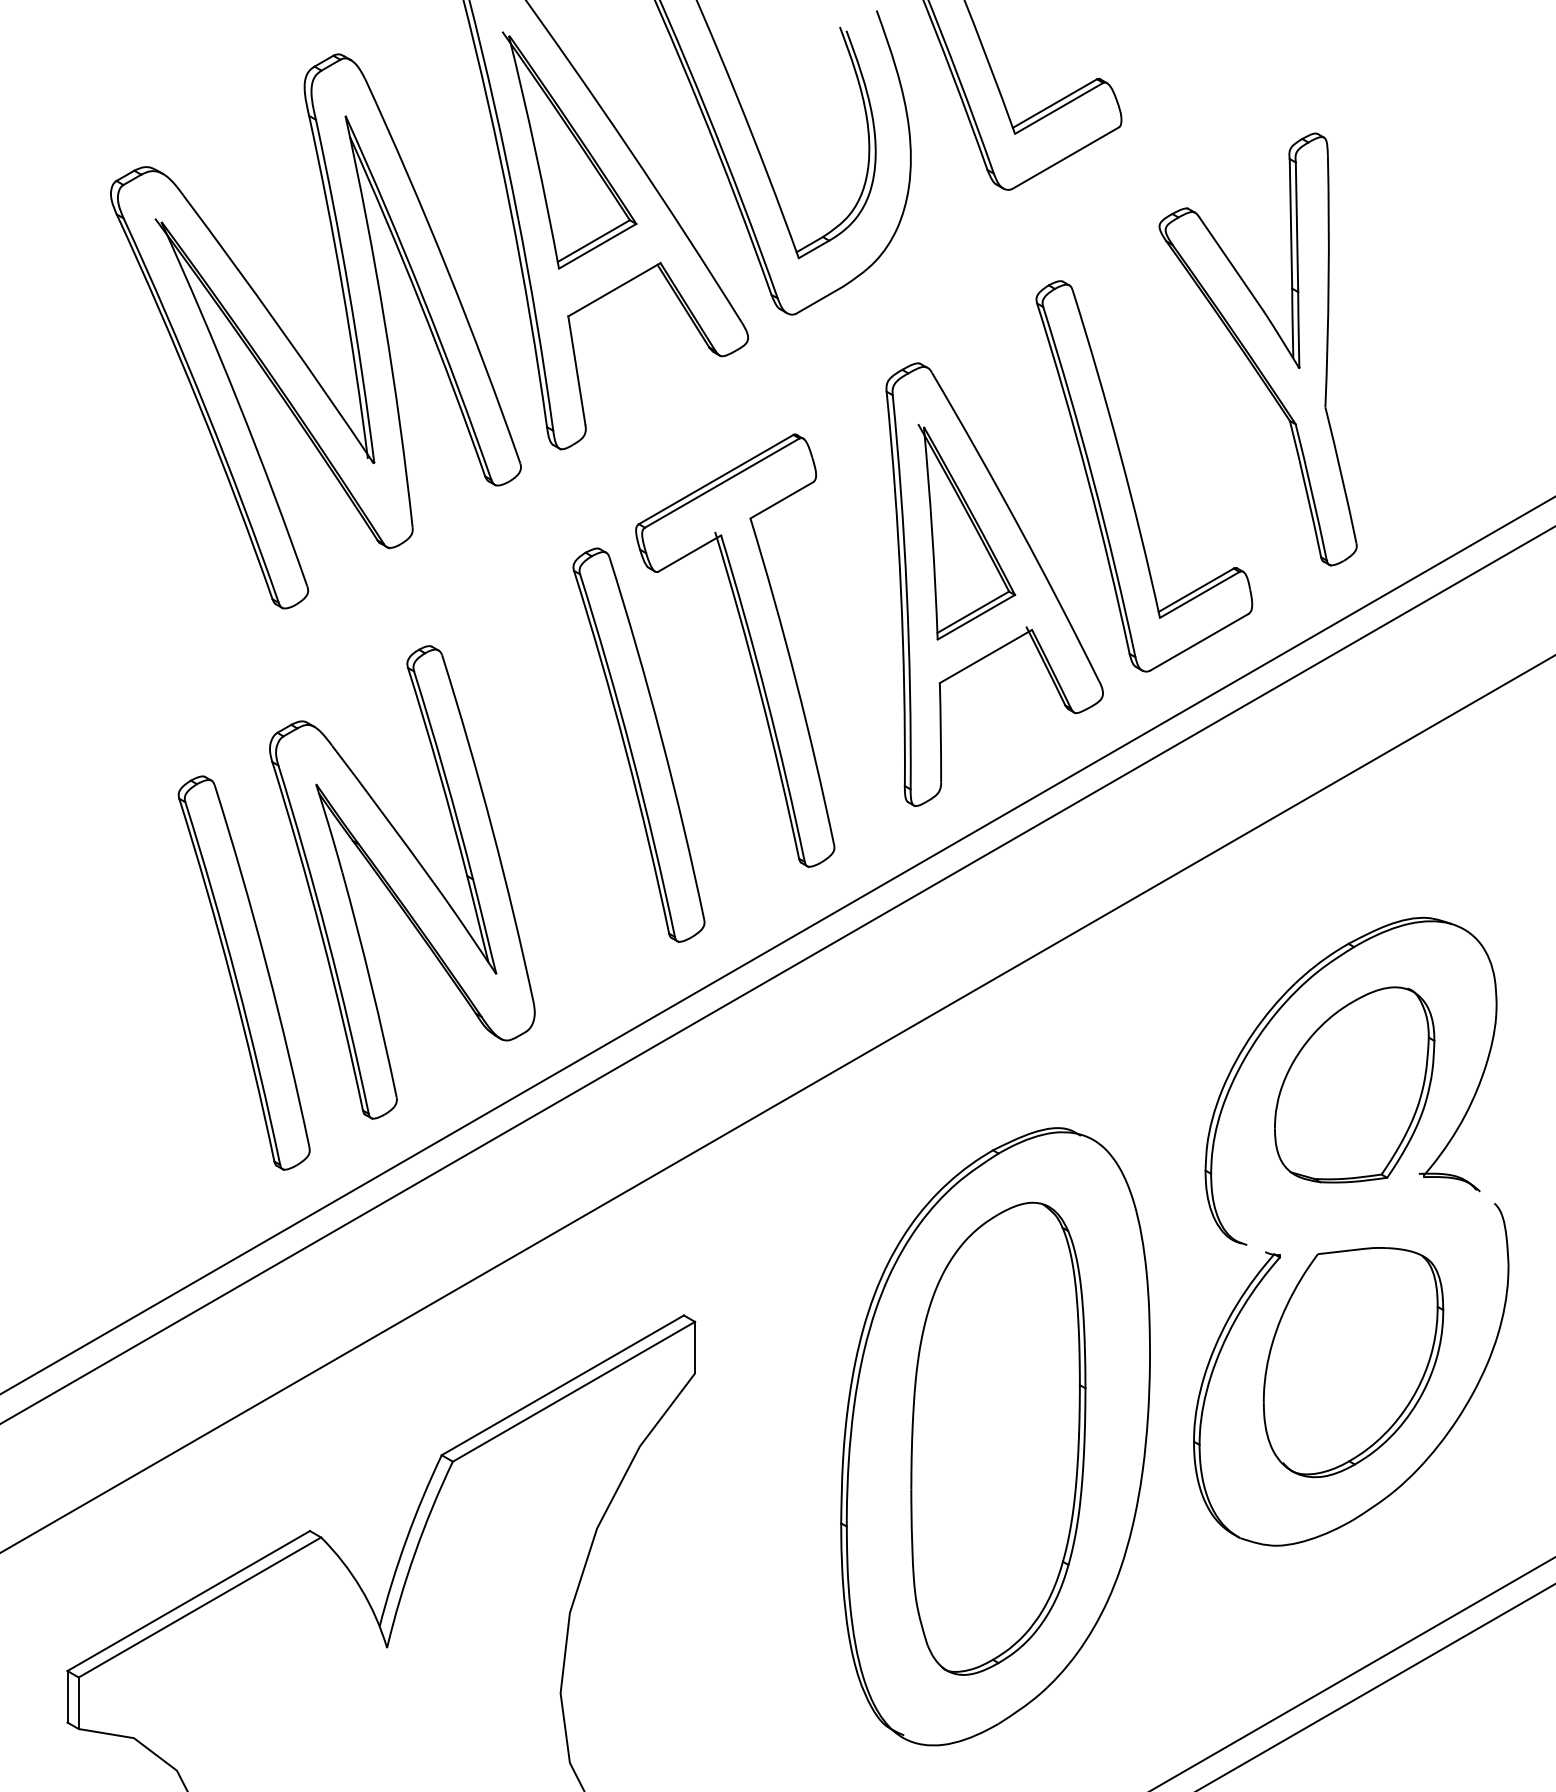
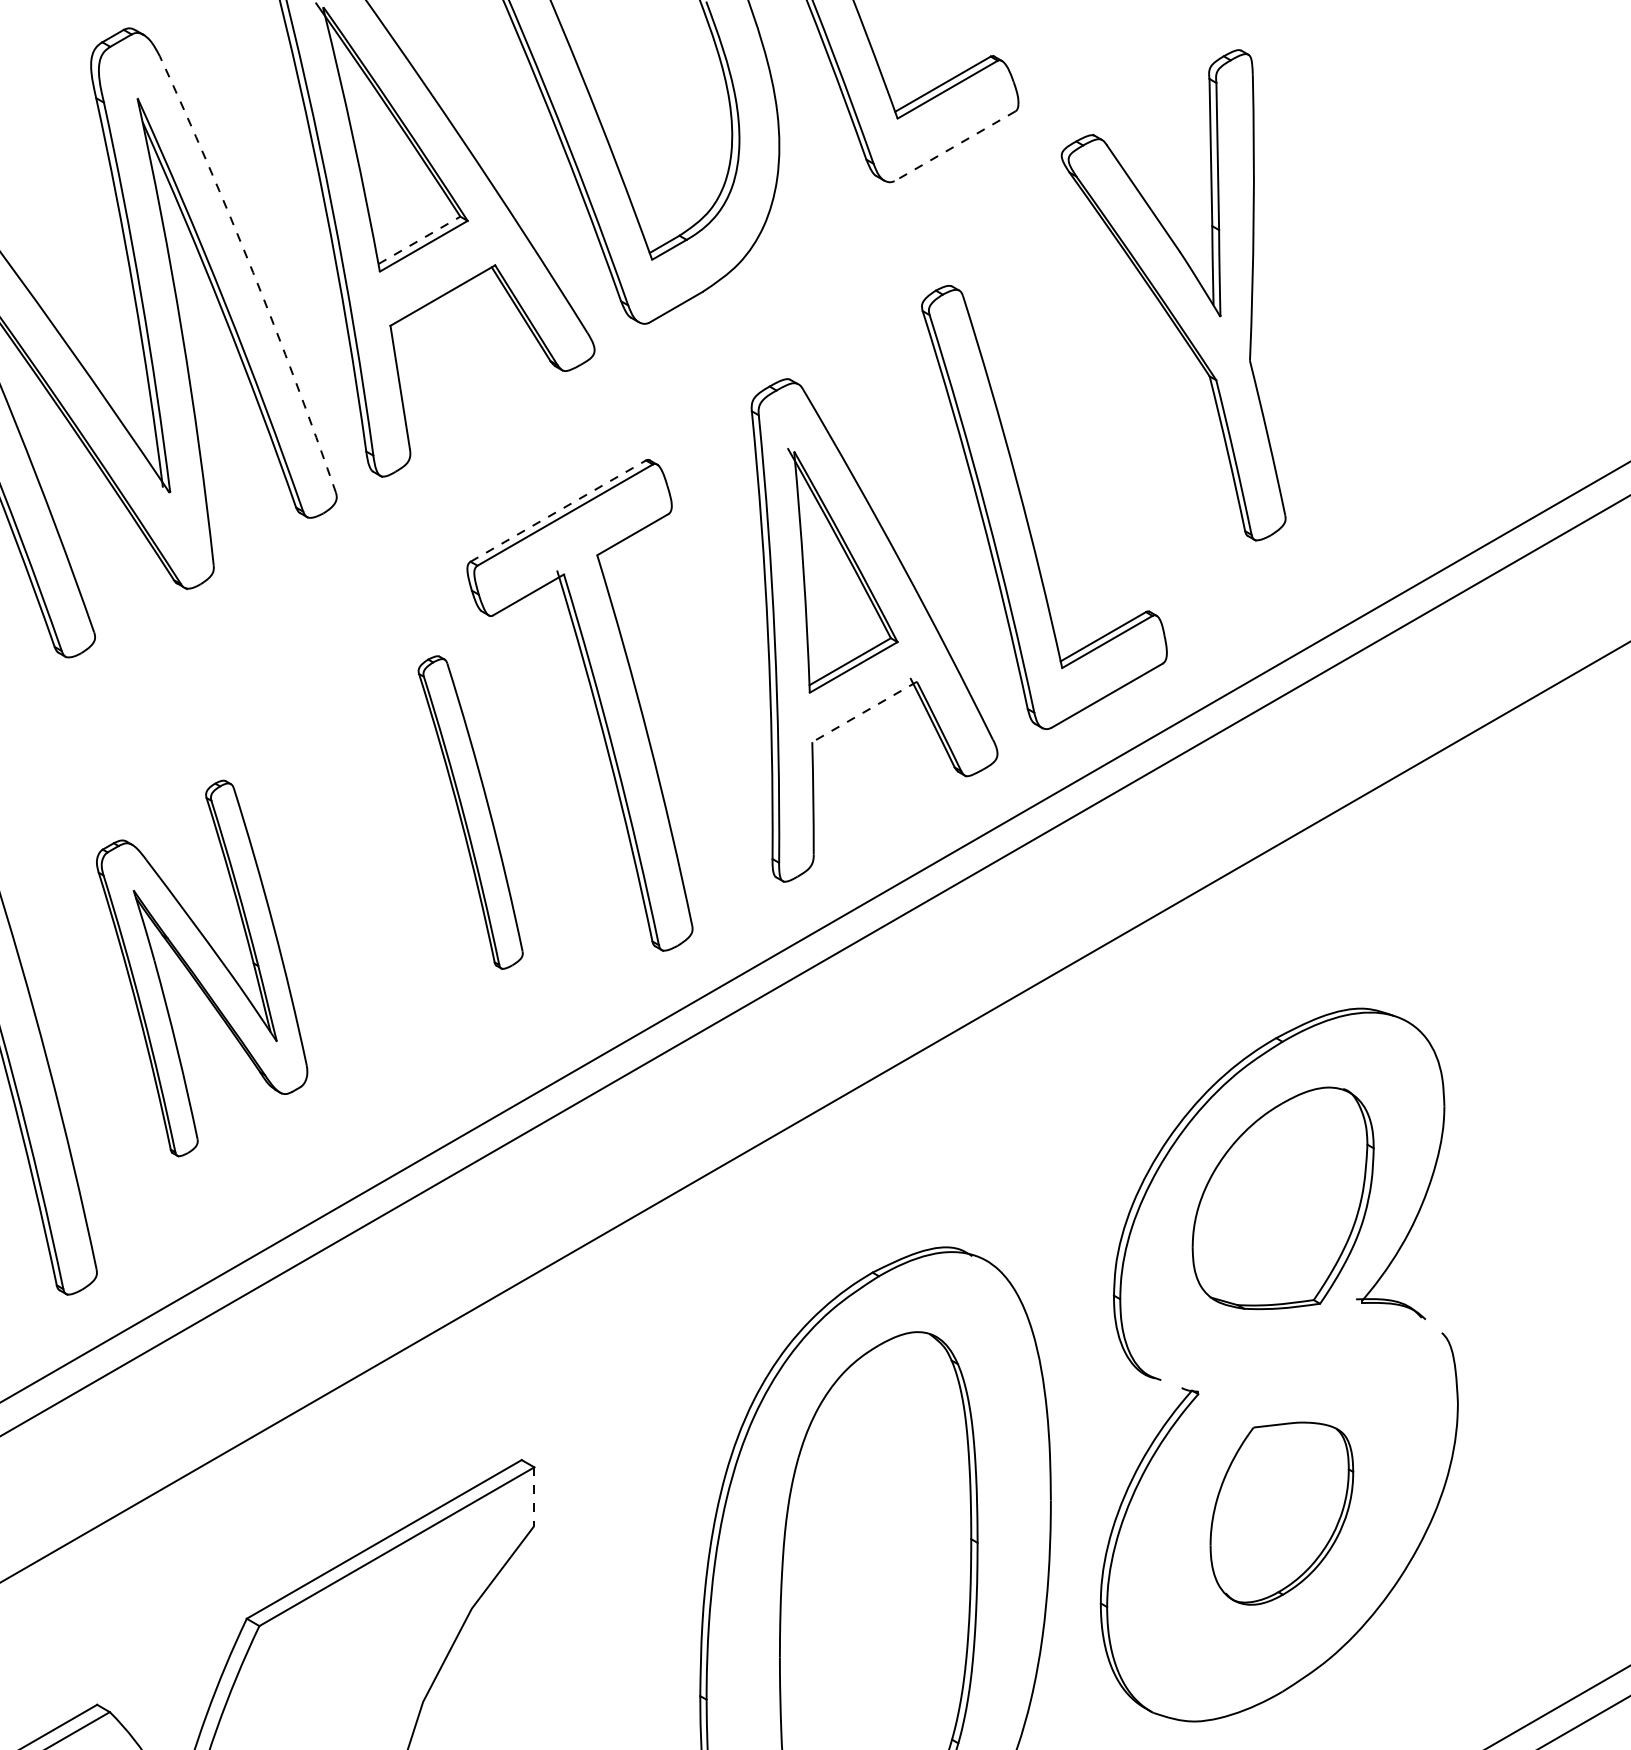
line: (1065, 158) -> (954, 146), solid -> dashed
line: (593, 241) -> (419, 240), solid -> dashed
arc: (447, 269) -> (253, 272), solid -> dashed
part: (1257, 349) -> (1172, 295), moved
line: (716, 479) -> (558, 511), solid -> dashed
line: (985, 656) -> (864, 711), solid -> dashed
part: (638, 744) -> (470, 811), size x0.7
part: (402, 882) -> (202, 968), size x0.7
line: (695, 1347) -> (534, 1496), solid -> dashed
part: (1353, 1362) -> (1281, 1513), size x0.7

